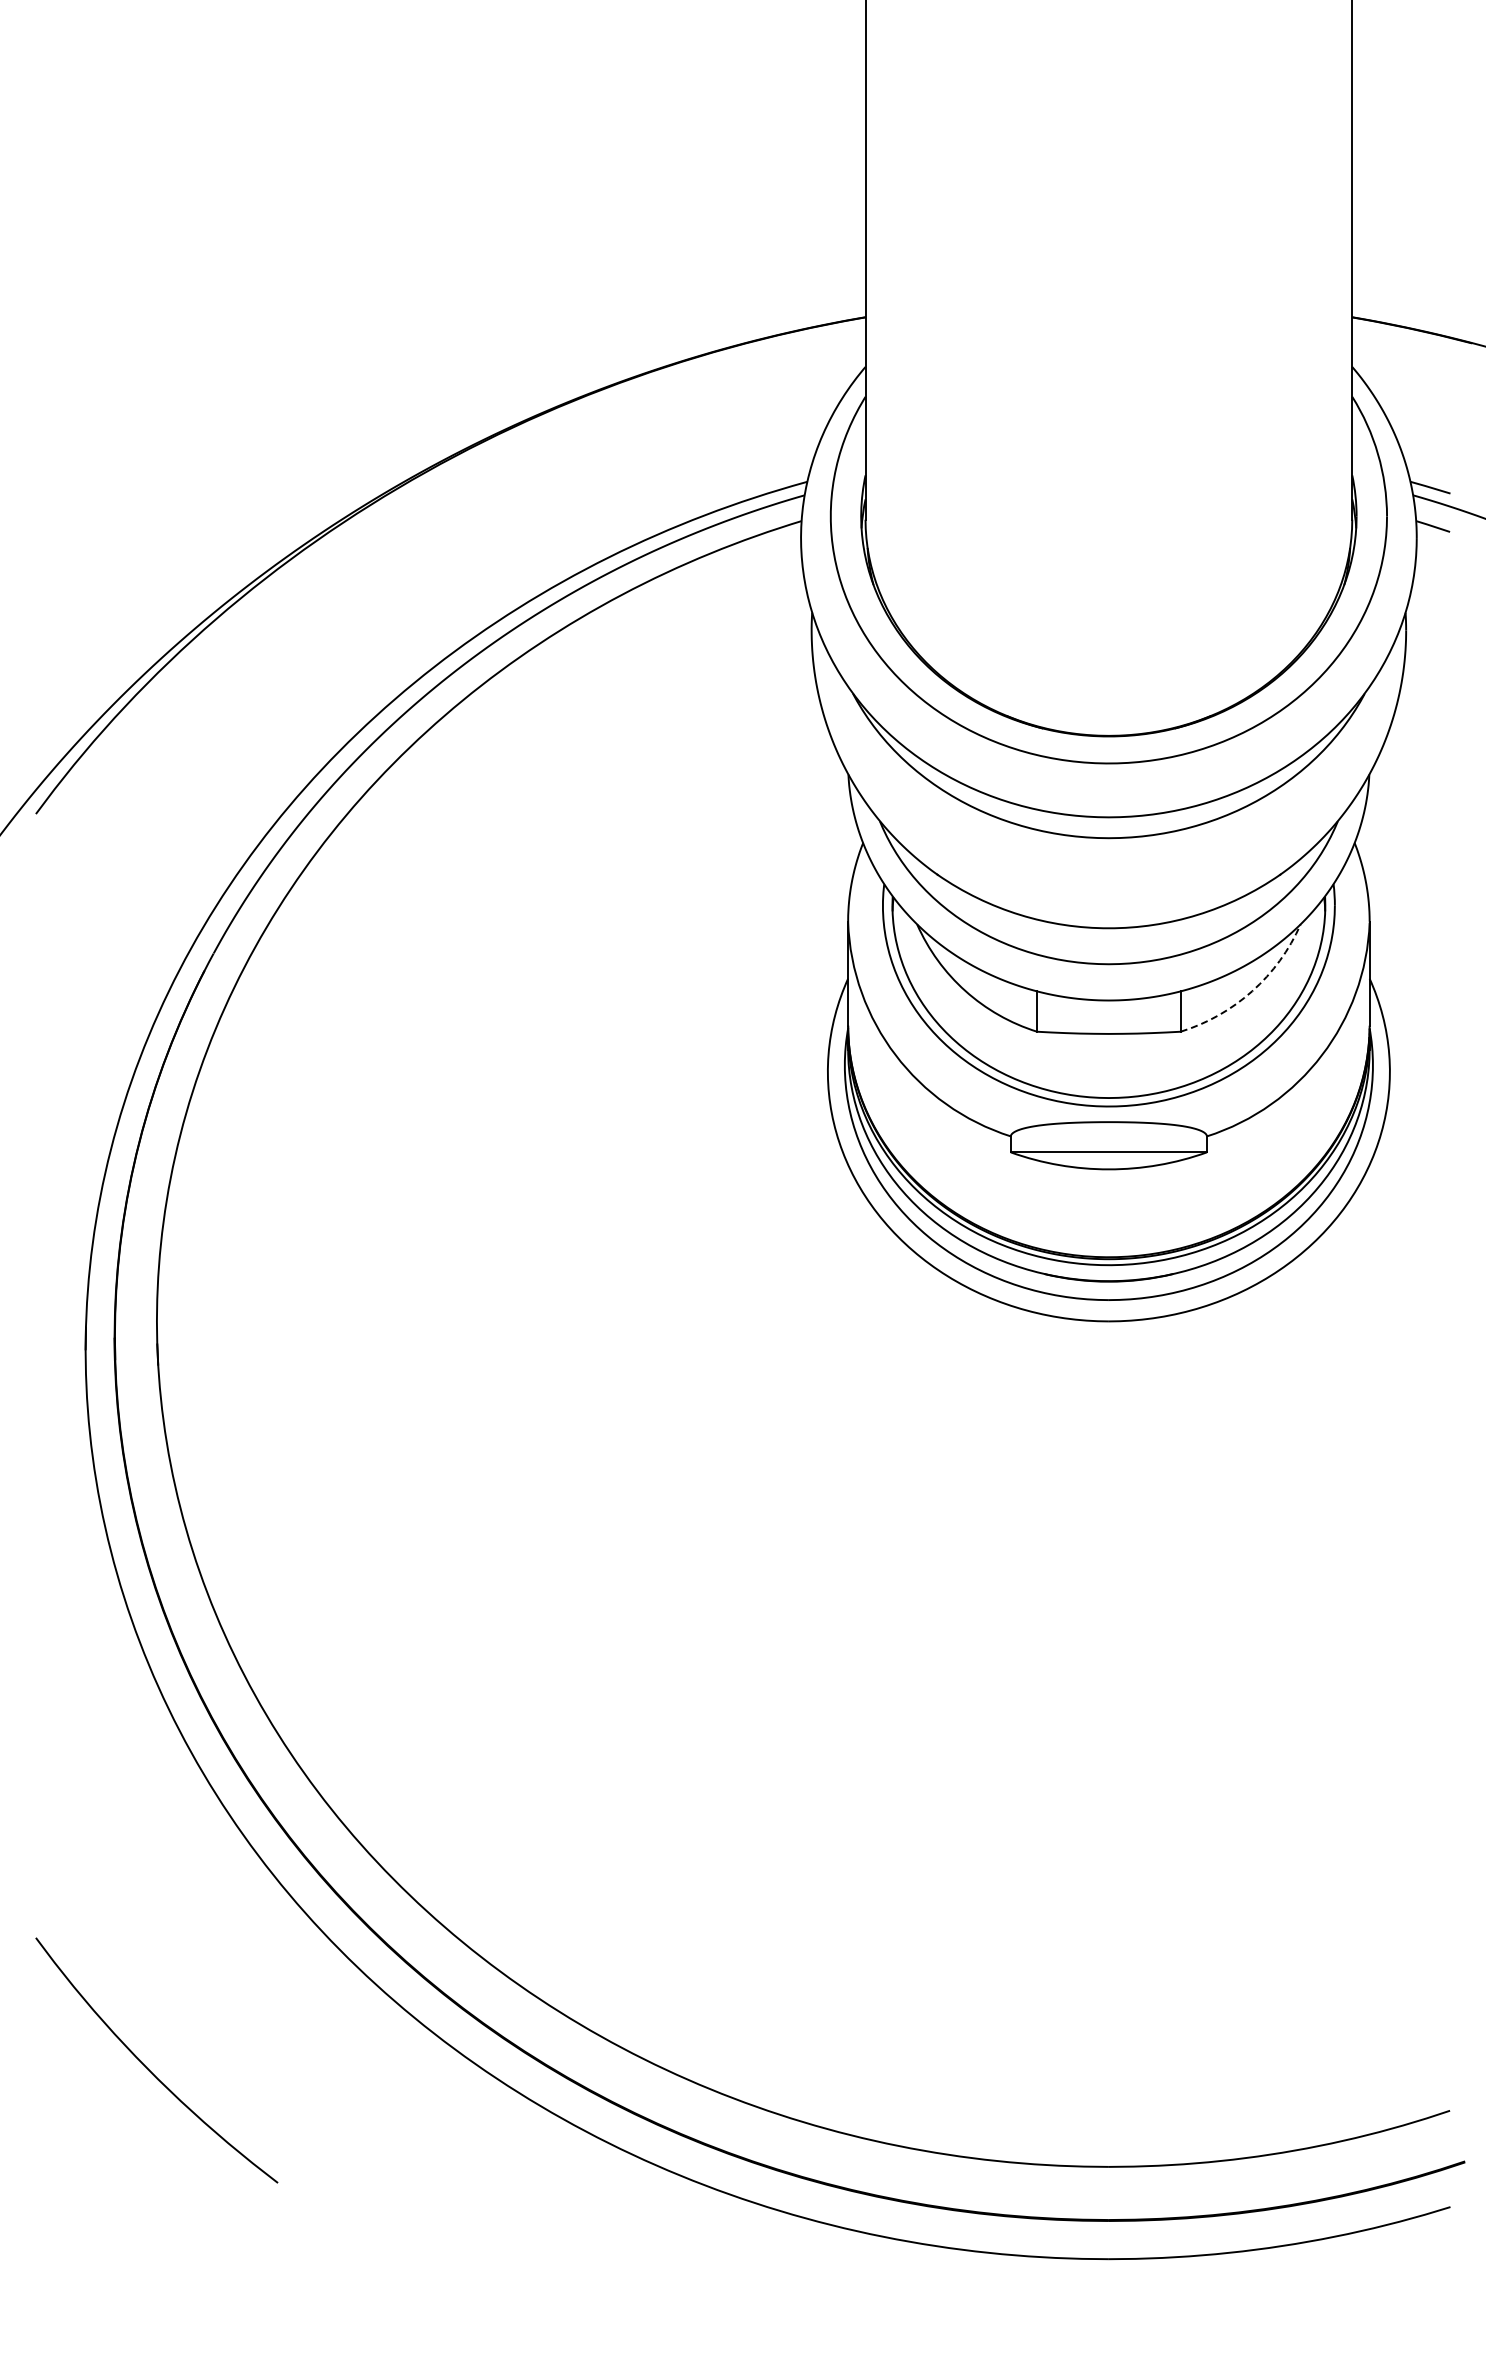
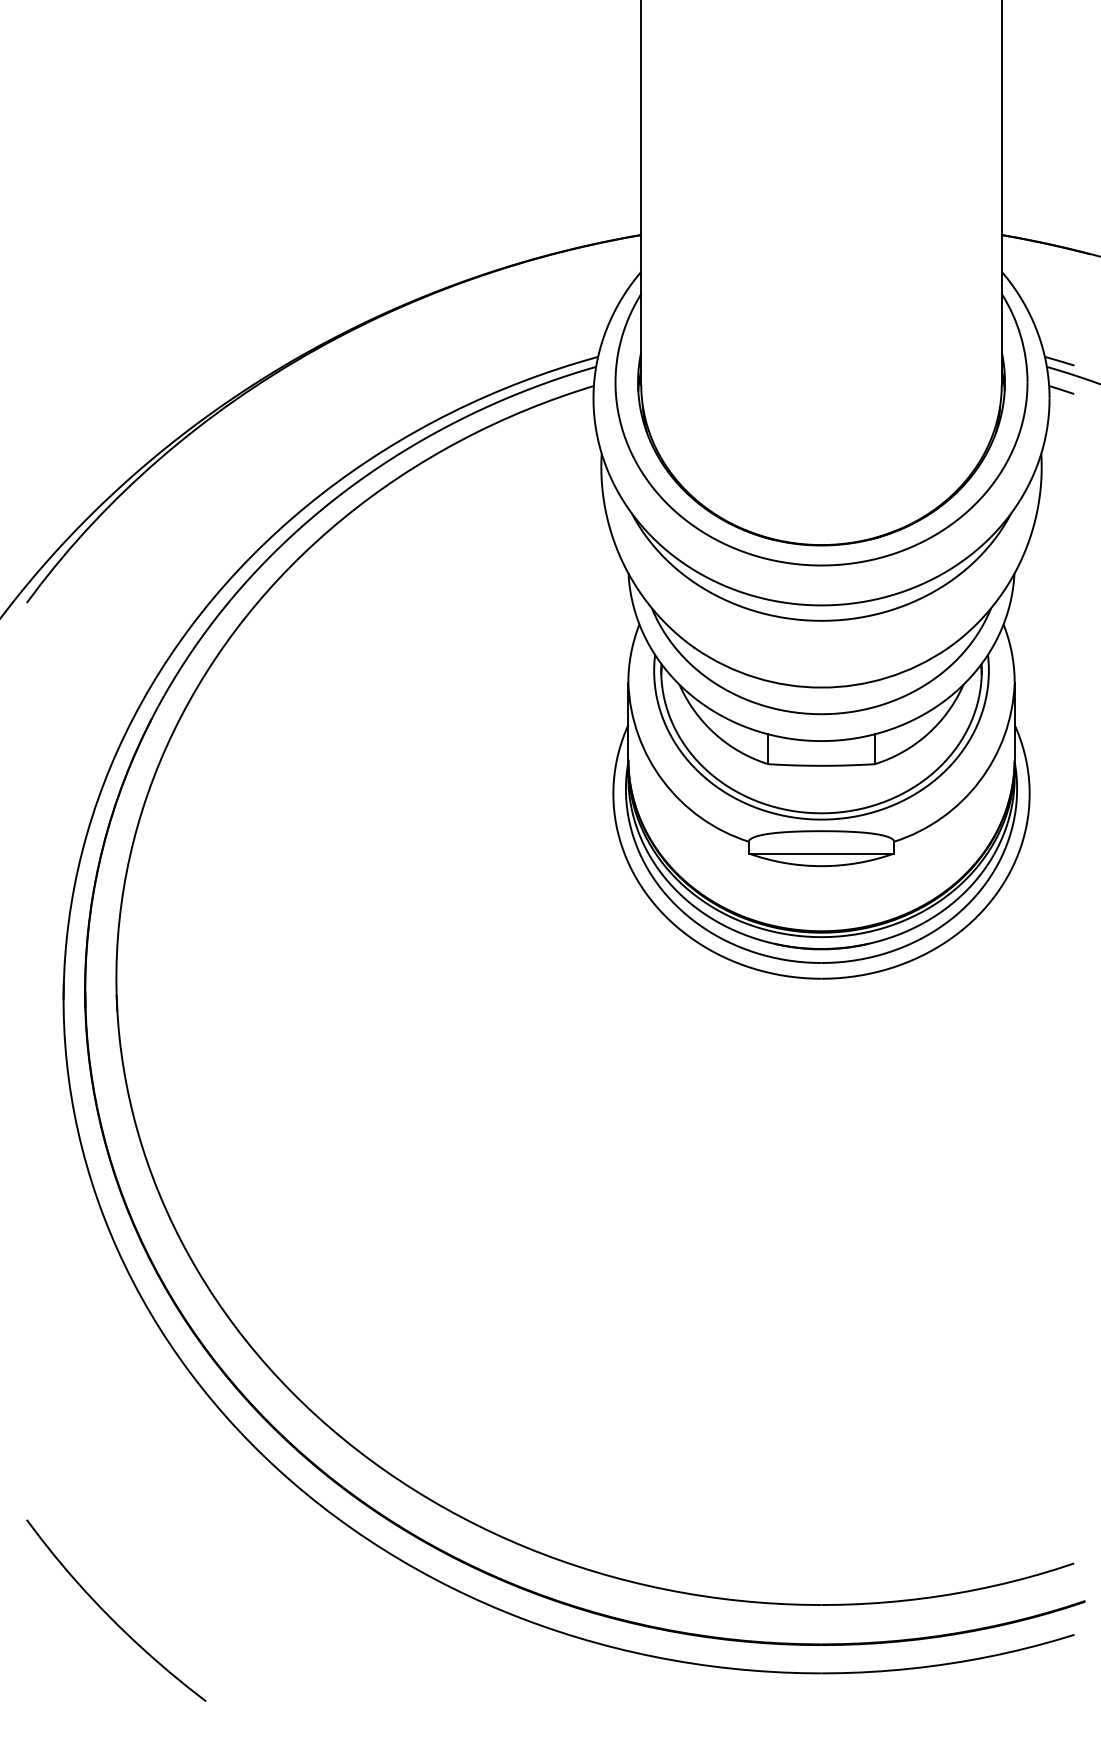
arc: (1252, 991) -> (927, 734), dashed -> solid
curve: (148, 2068) -> (110, 1616), moved

